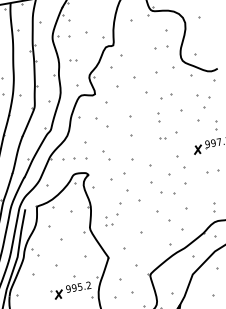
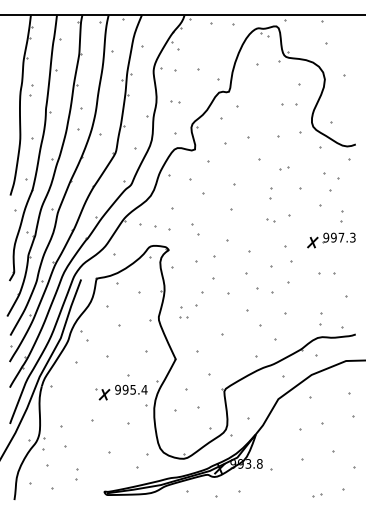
part: (166, 96) -> (284, 168), size x0.62
text: (88, 285) -> (144, 389), 995.2 -> 995.4

